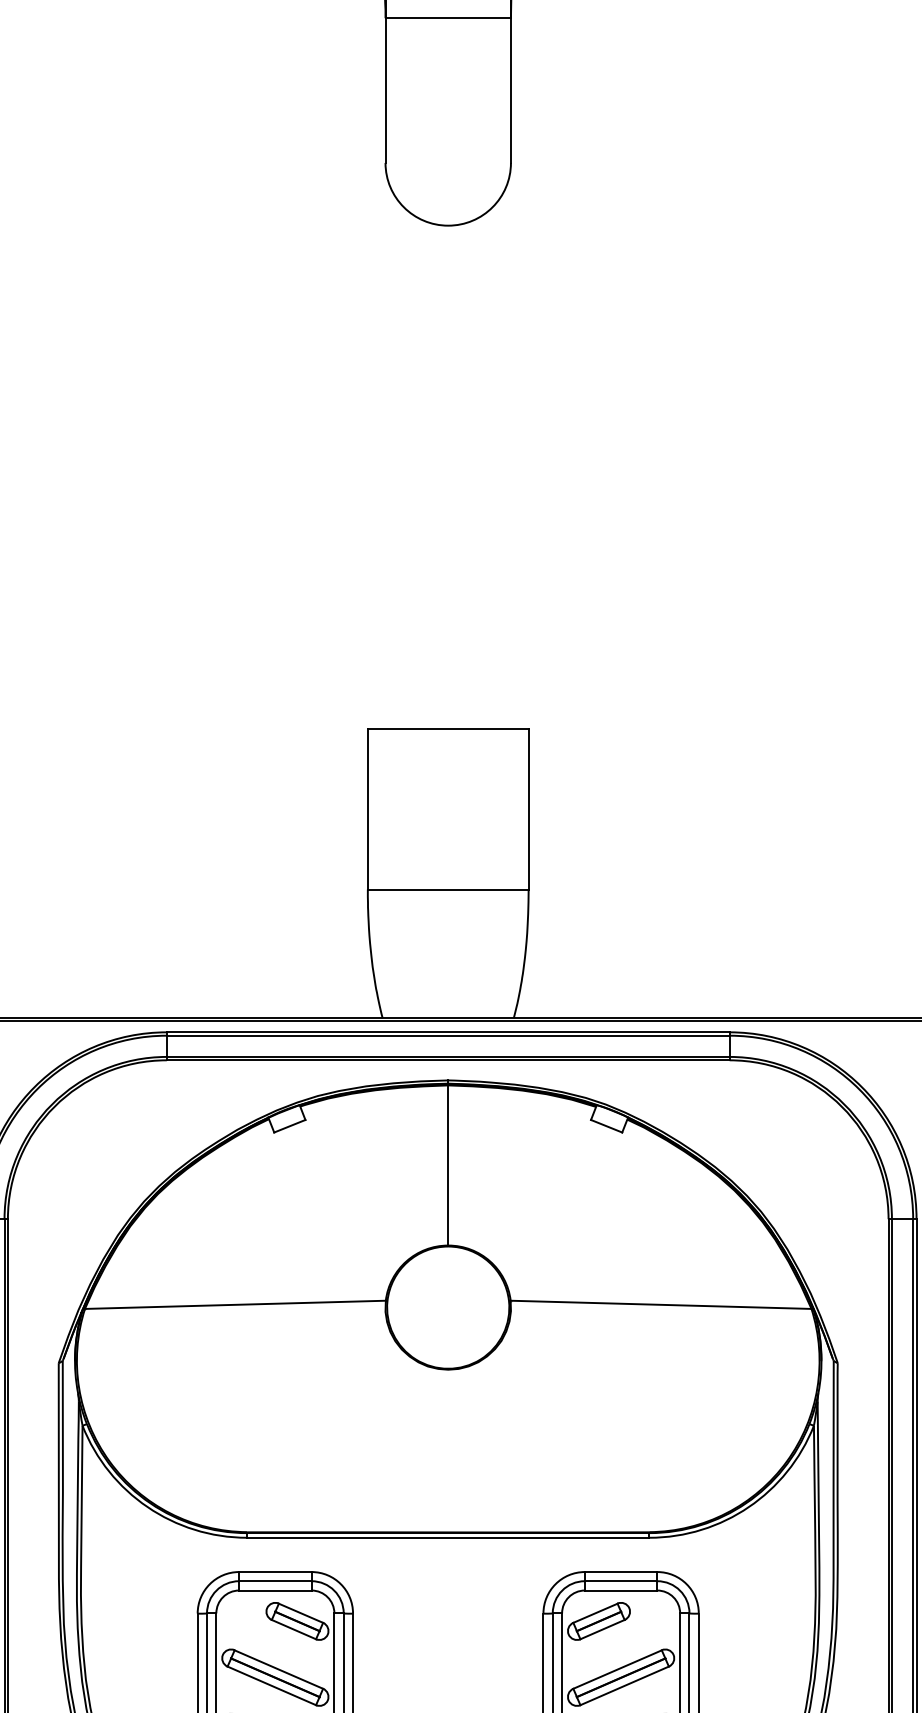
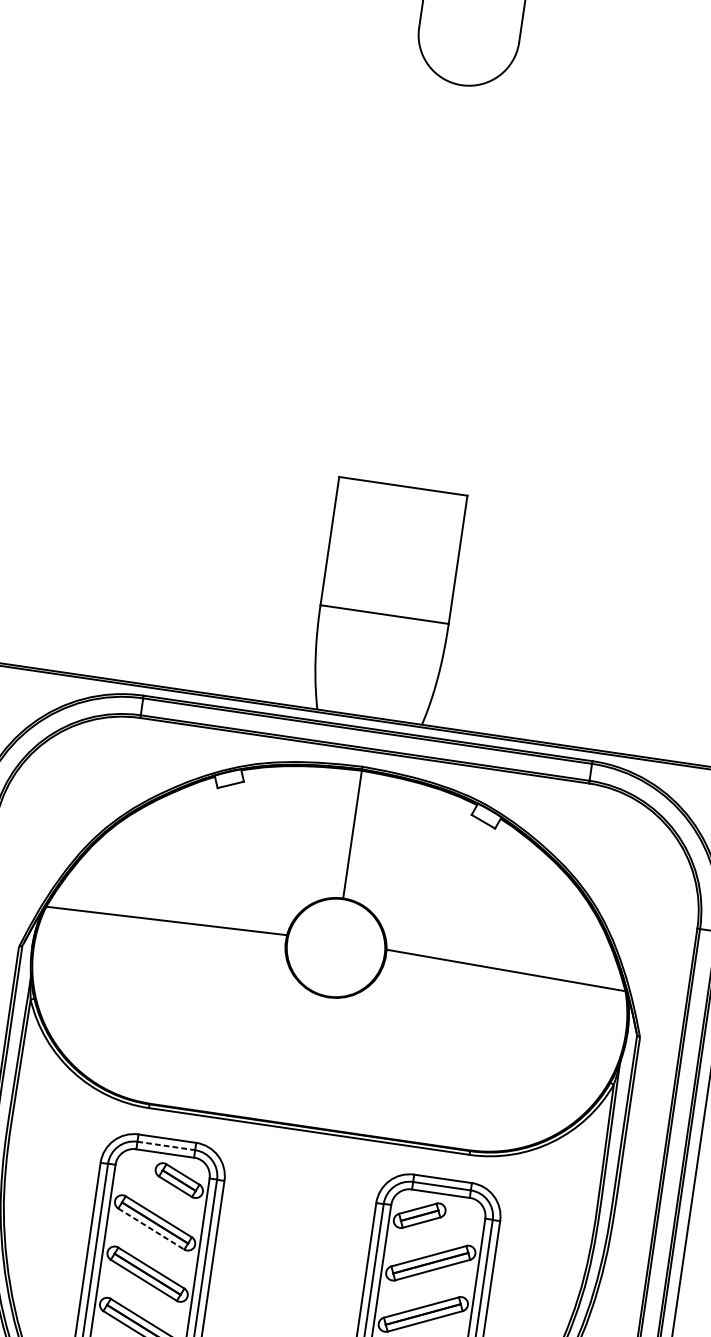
line: (275, 1581) -> (166, 1146), solid -> dashed
line: (272, 1686) -> (151, 1229), solid -> dashed

